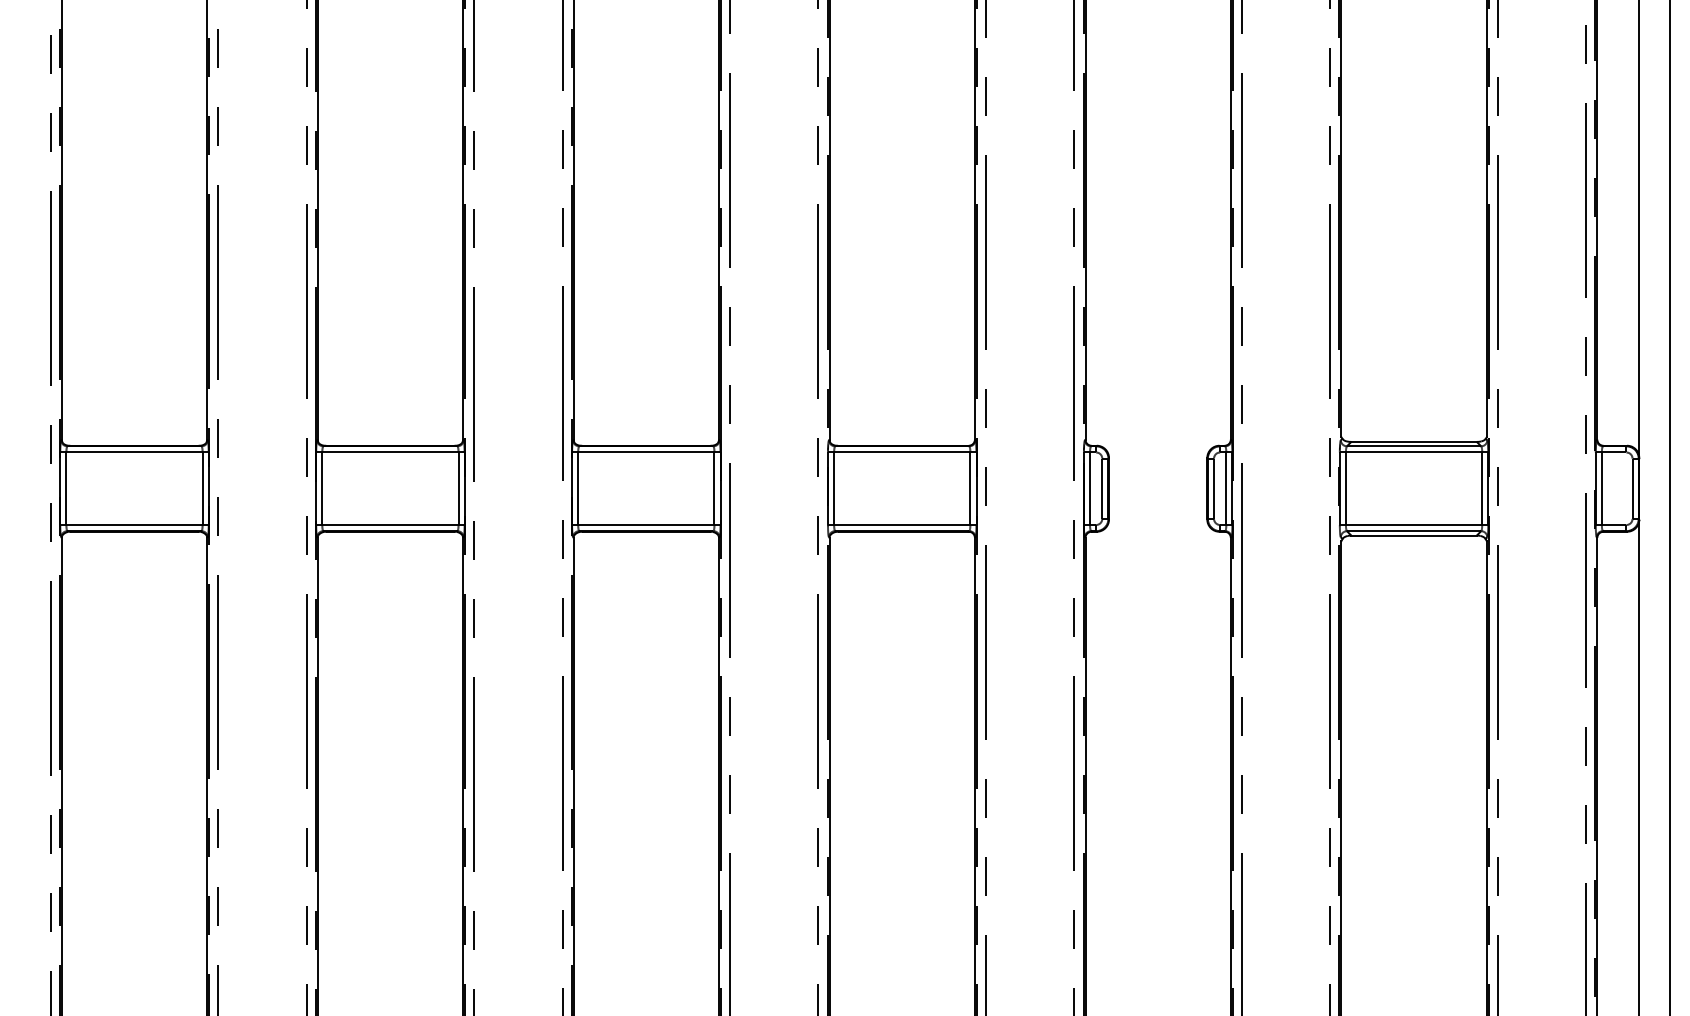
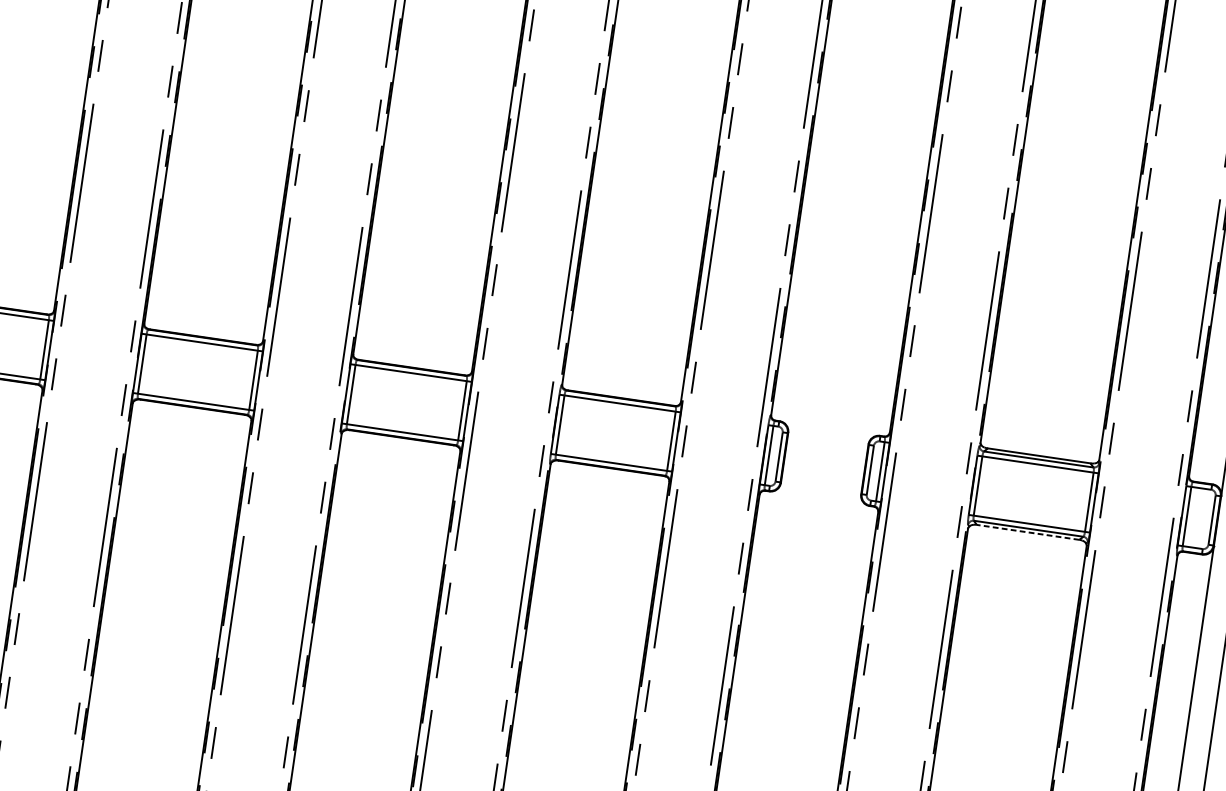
line: (1414, 535) -> (1028, 532), solid -> dashed

